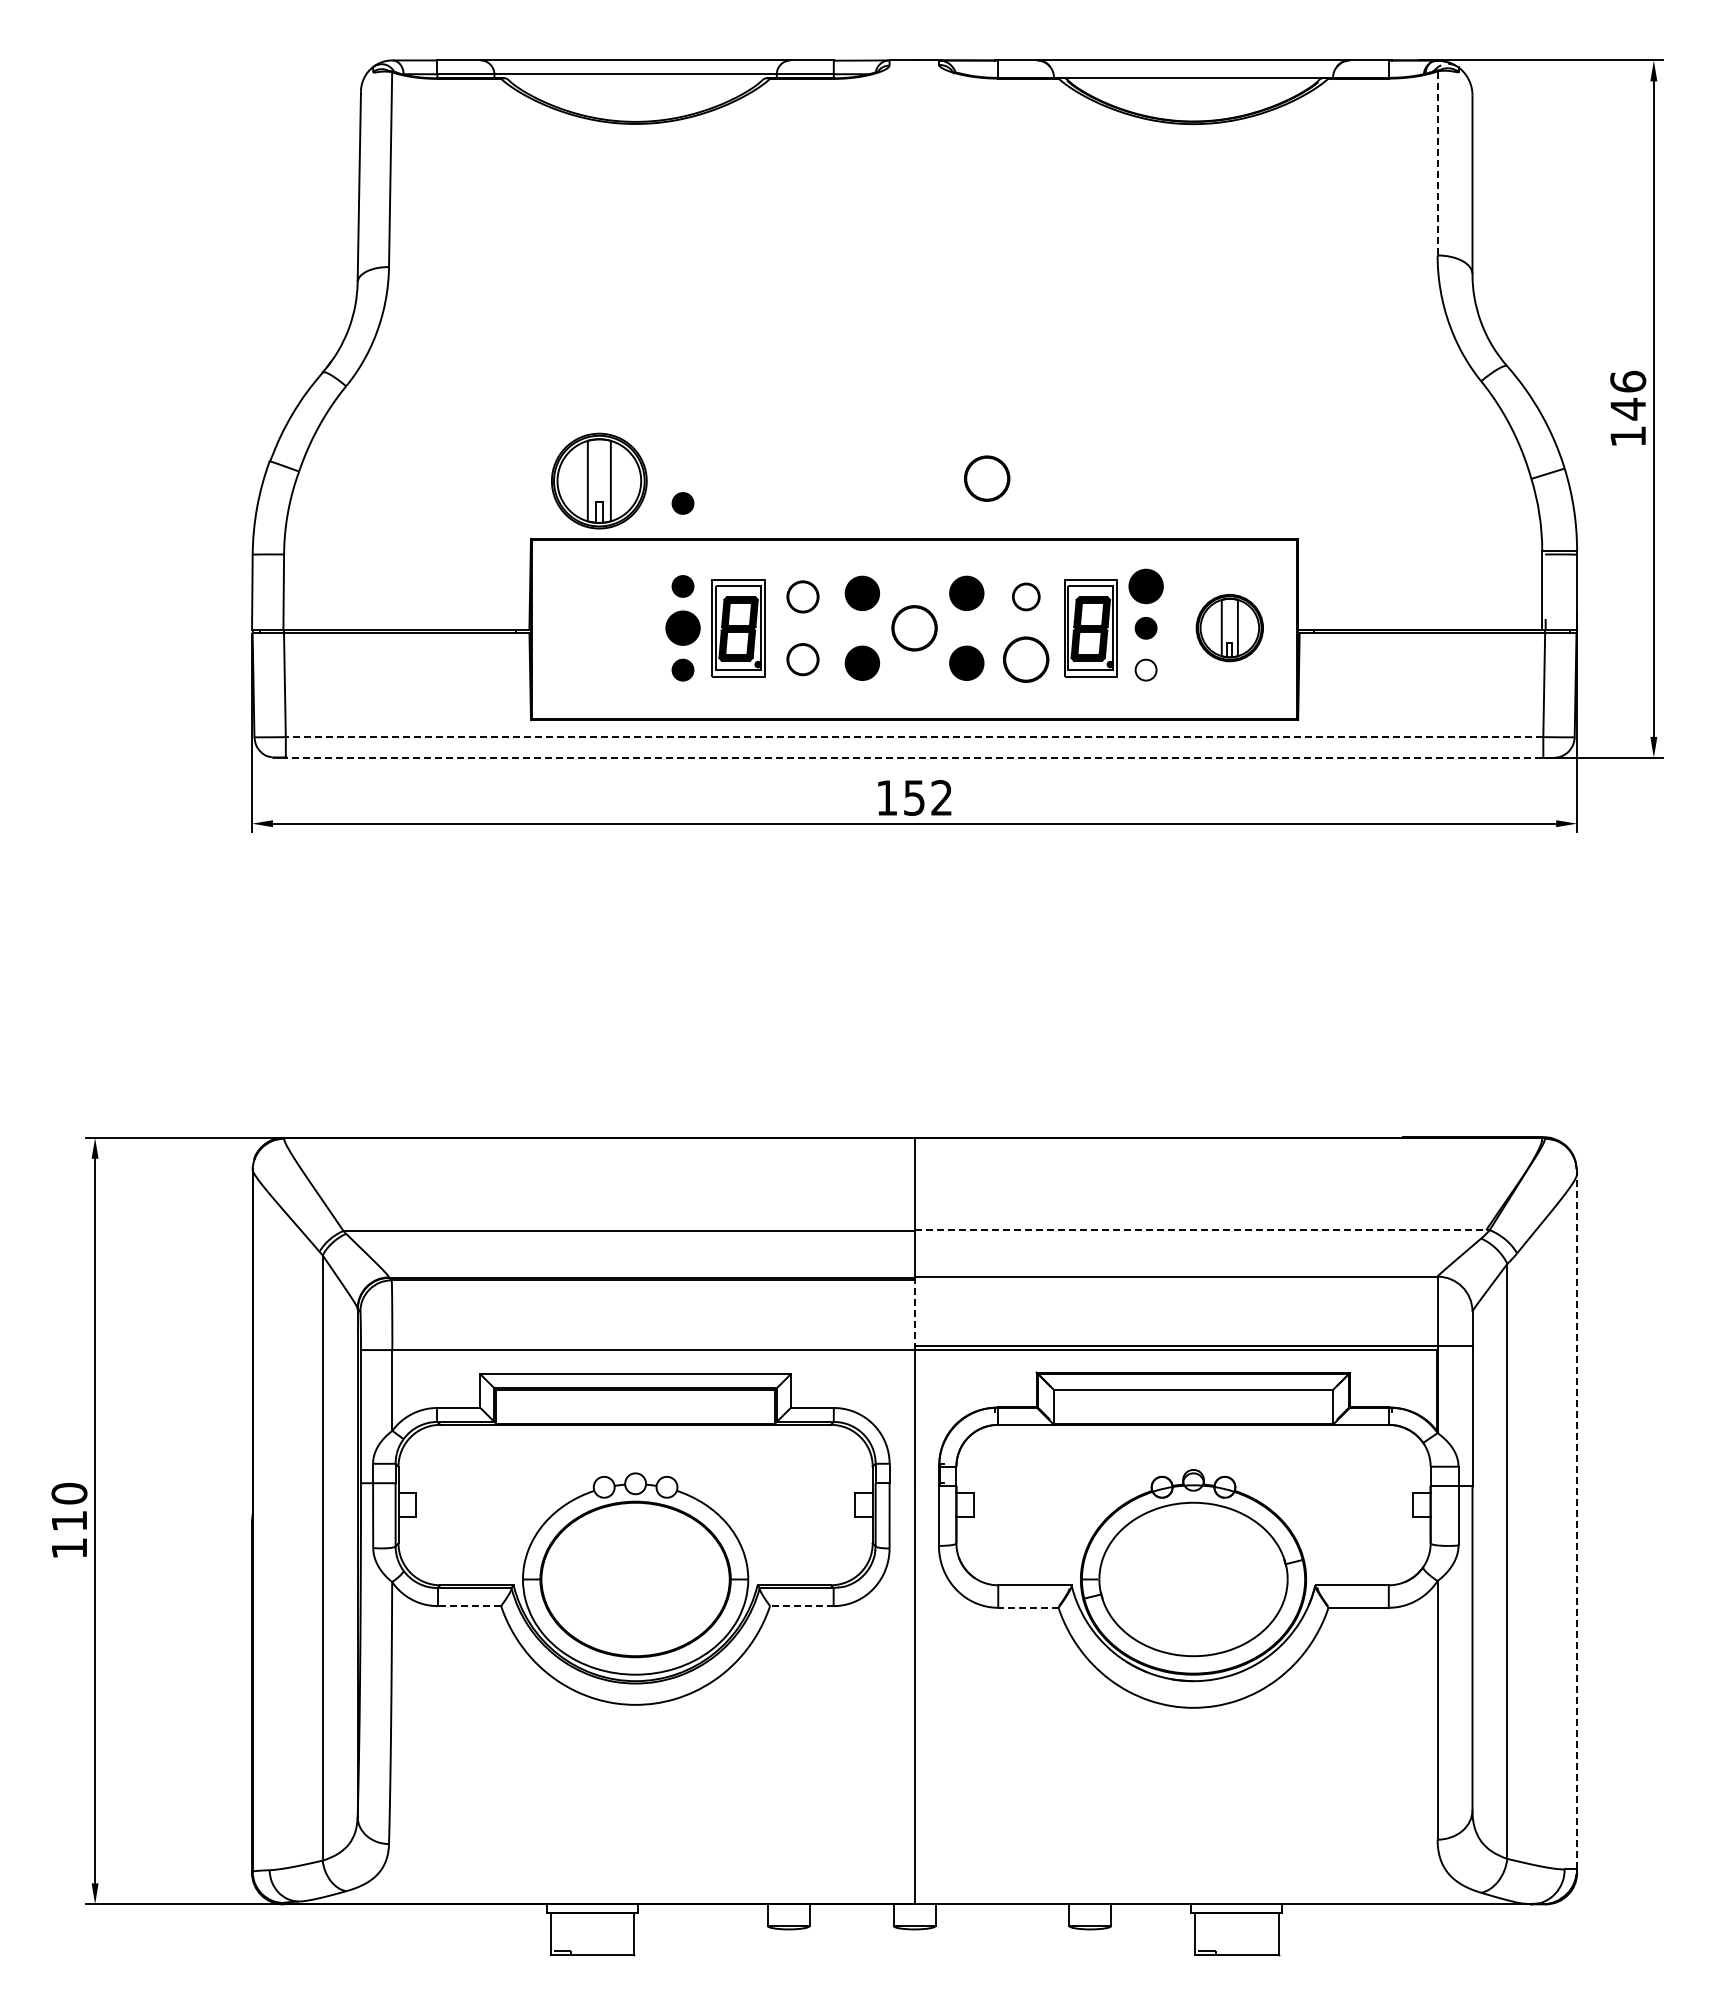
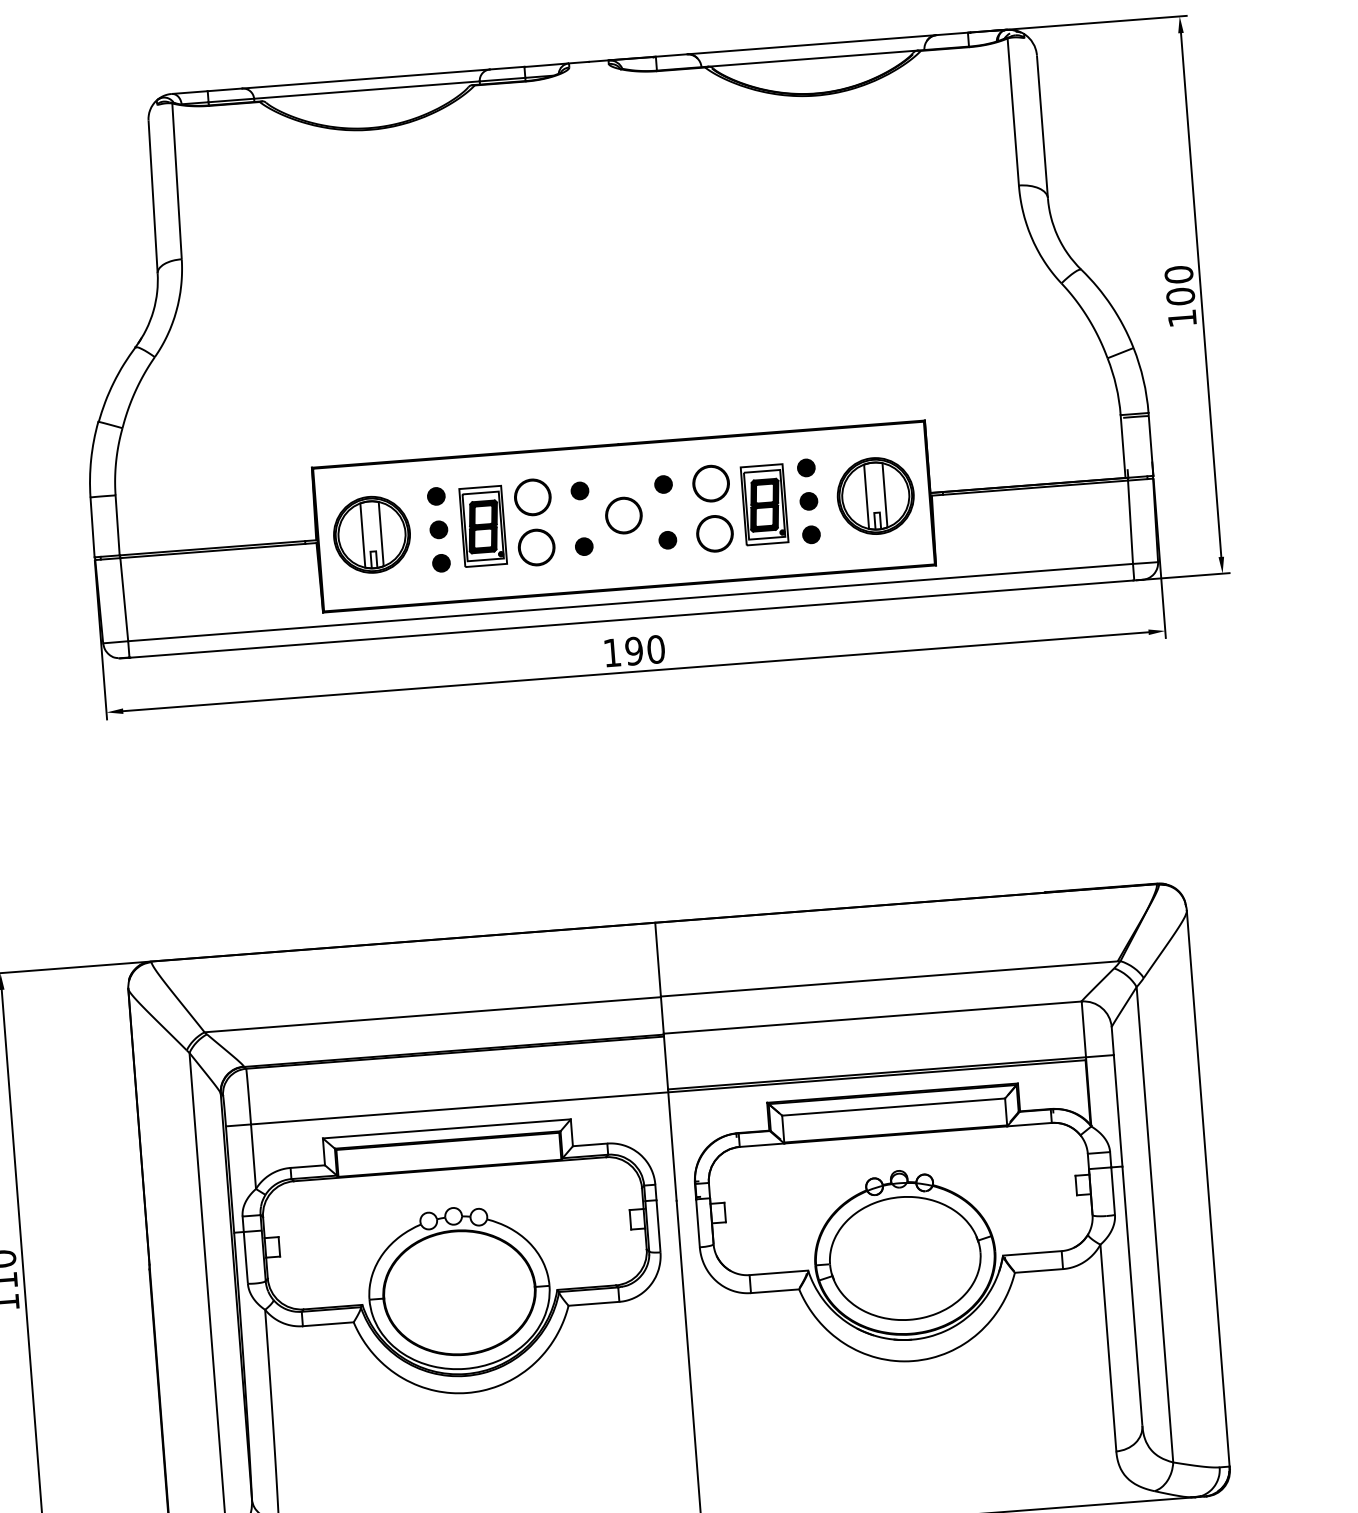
line: (1437, 162) -> (1013, 111), dashed -> solid
text: (1628, 395) -> (1180, 285), 146 -> 100
part: (987, 478) -> (672, 391), removed
part: (599, 480) -> (372, 534), moved
part: (682, 503) -> (430, 430), removed
part: (1145, 586) -> (805, 468), size x0.62
part: (861, 593) -> (579, 491), size x0.62
part: (966, 593) -> (663, 484), size x0.62
part: (802, 596) -> (532, 497), size x1.43
part: (1026, 596) -> (711, 483), size x1.67
part: (1229, 627) -> (875, 495), size x1.43
part: (682, 628) -> (438, 530), size x0.62
part: (802, 659) -> (536, 547), size x1.43
part: (861, 662) -> (583, 546), size x0.62
part: (966, 662) -> (667, 539), size x0.62
fill: (1145, 669) -> (810, 534), added
line: (914, 737) -> (630, 602), dashed -> solid
line: (914, 757) -> (631, 618), dashed -> solid
text: (927, 797) -> (644, 650), 152 -> 190
line: (1202, 1230) -> (891, 979), dashed -> solid
line: (914, 1311) -> (665, 1061), dashed -> solid
line: (1577, 1521) -> (1208, 1188), dashed -> solid
line: (469, 1606) -> (328, 1324), dashed -> solid
line: (801, 1606) -> (593, 1304), dashed -> solid
line: (1027, 1607) -> (774, 1291), dashed -> solid

